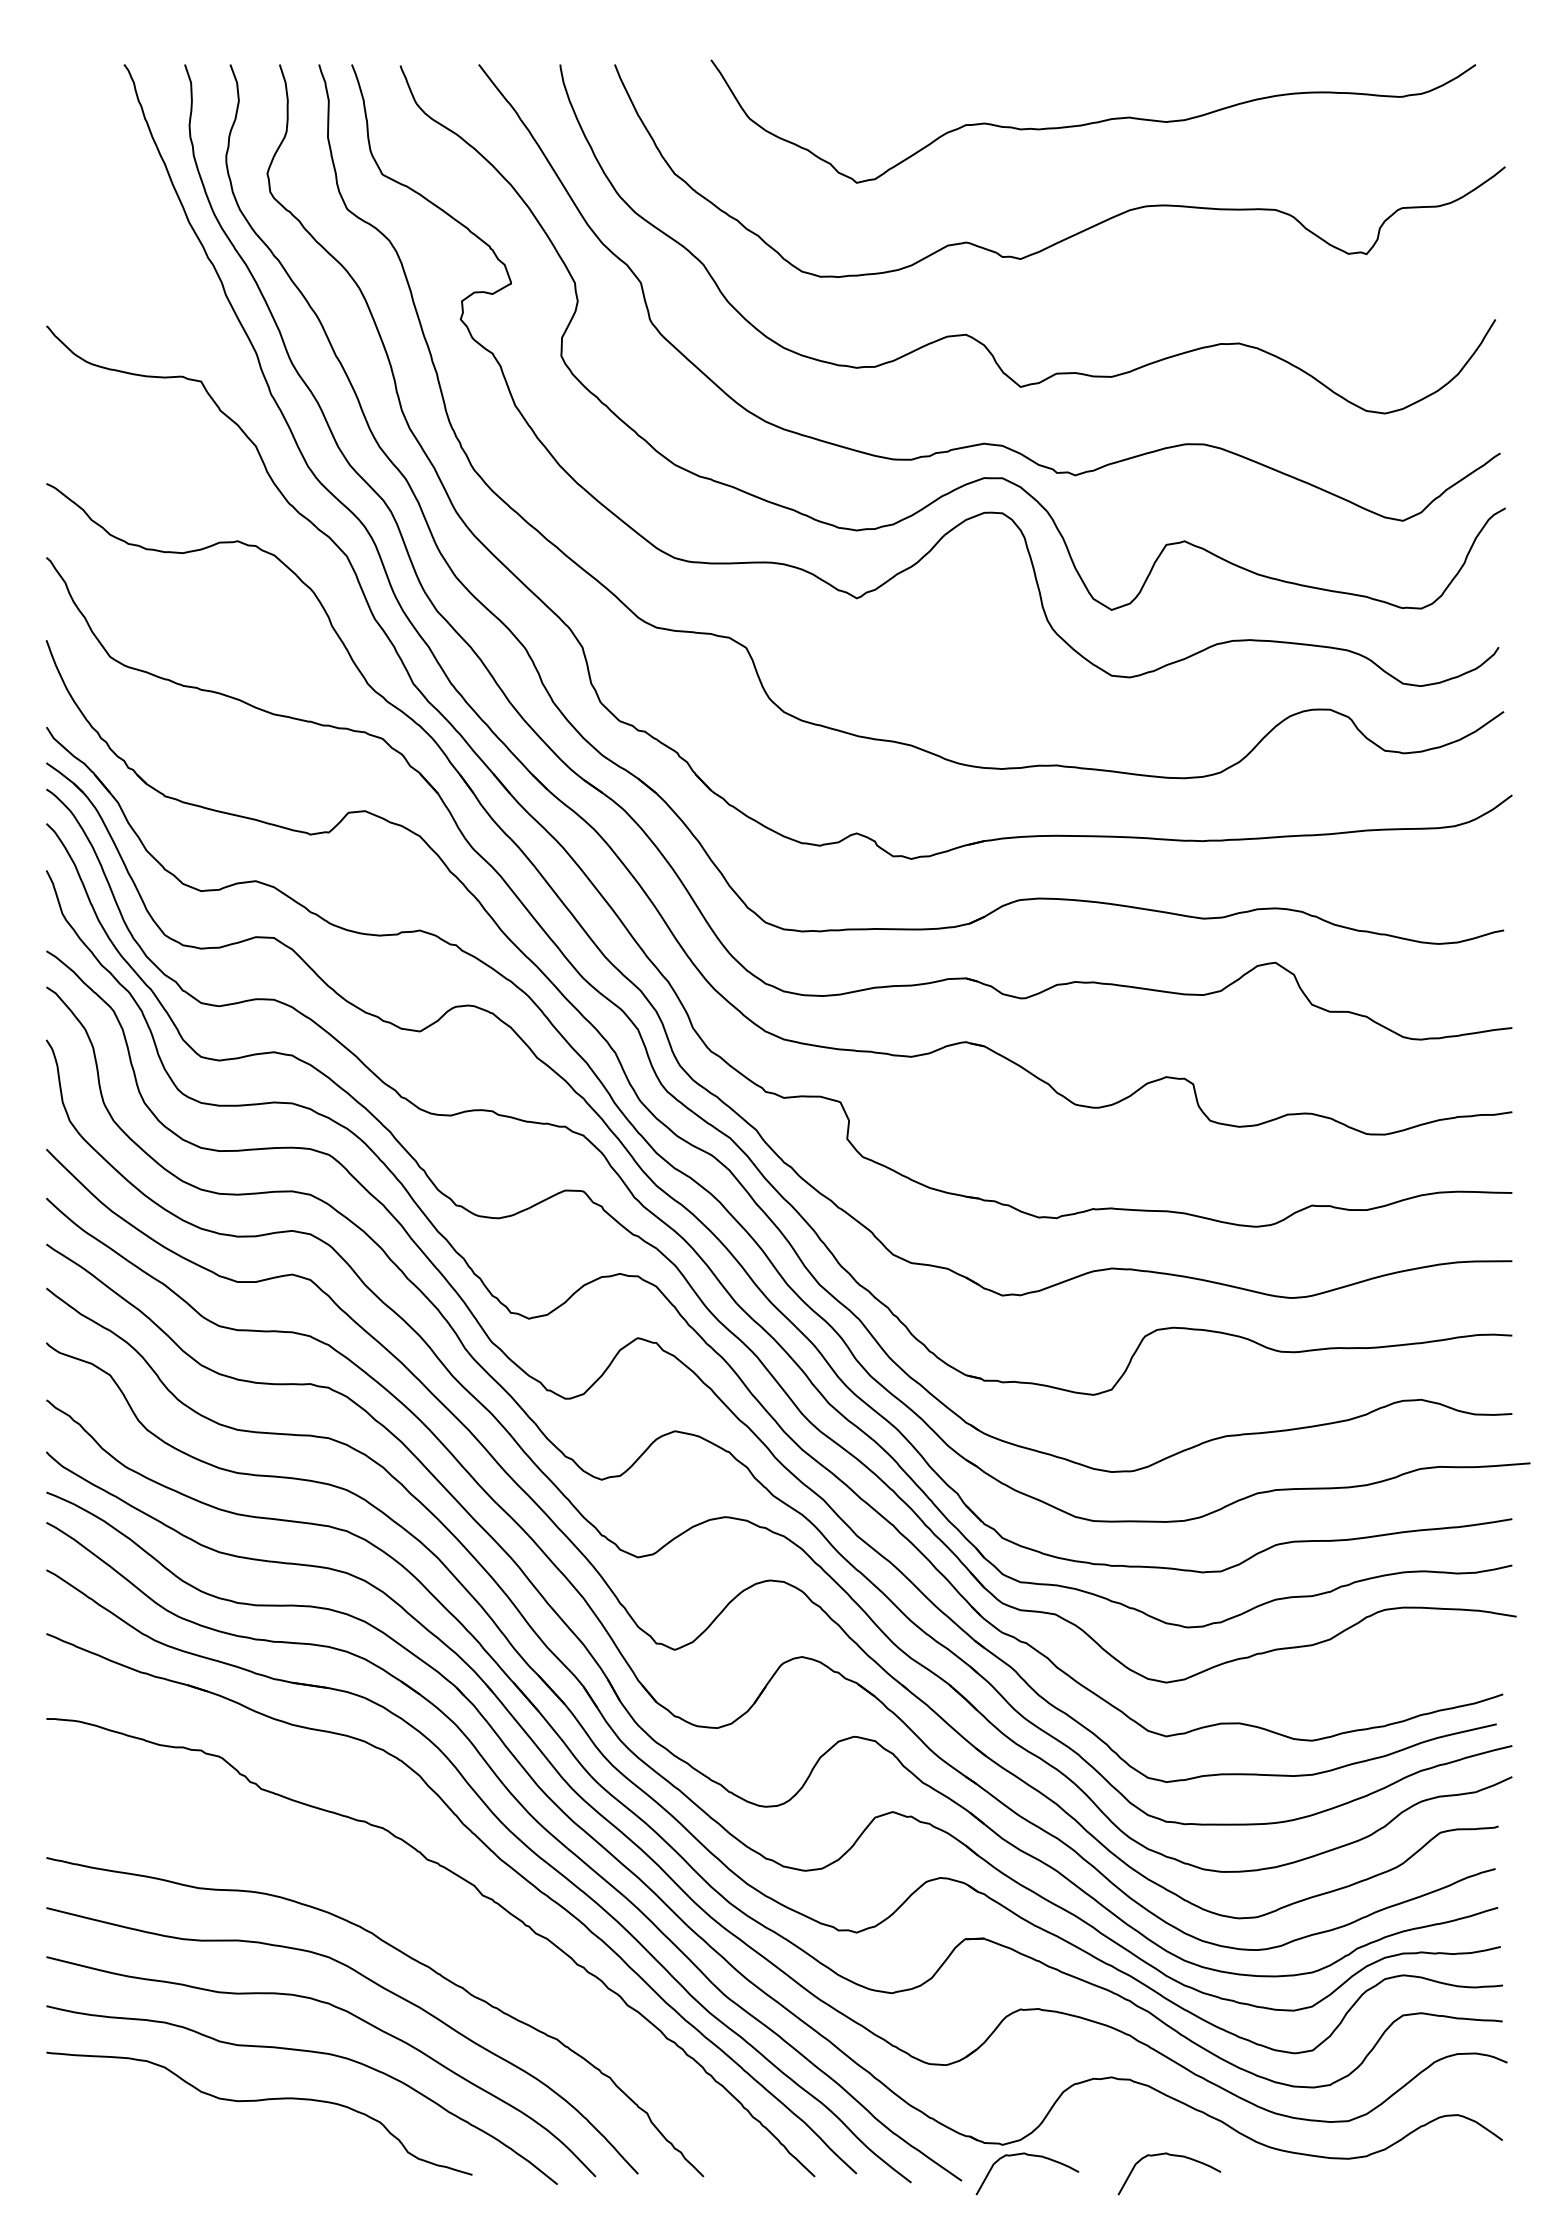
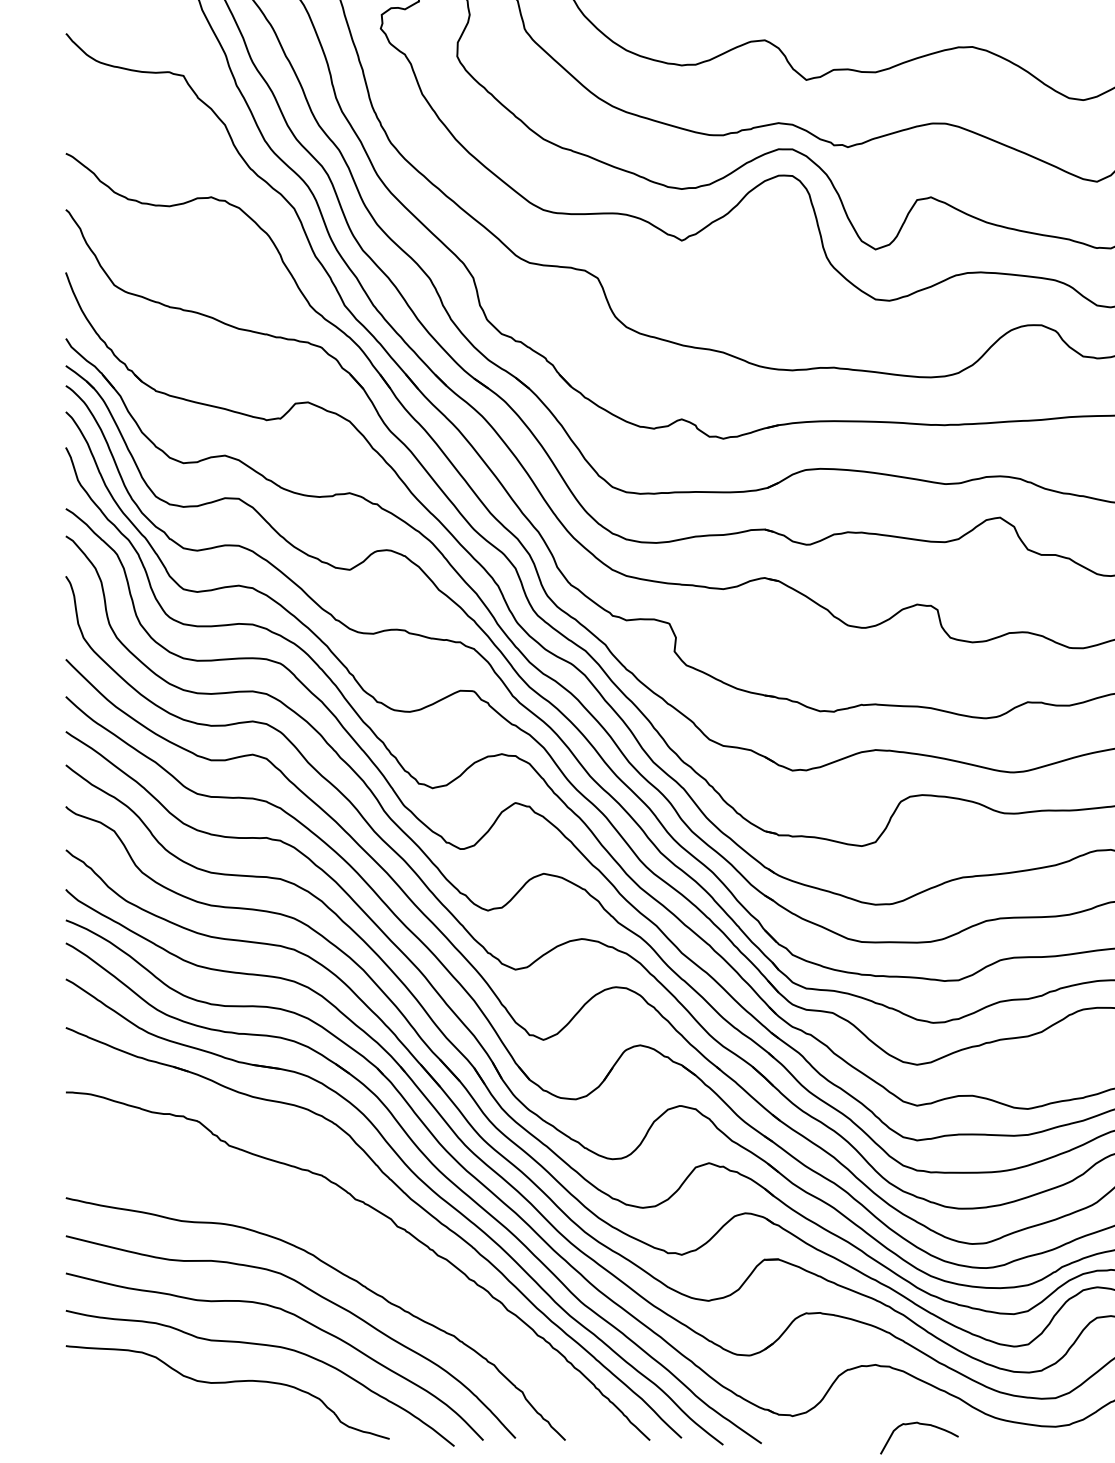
curve: (1031, 2156) -> (814, 1425), removed

